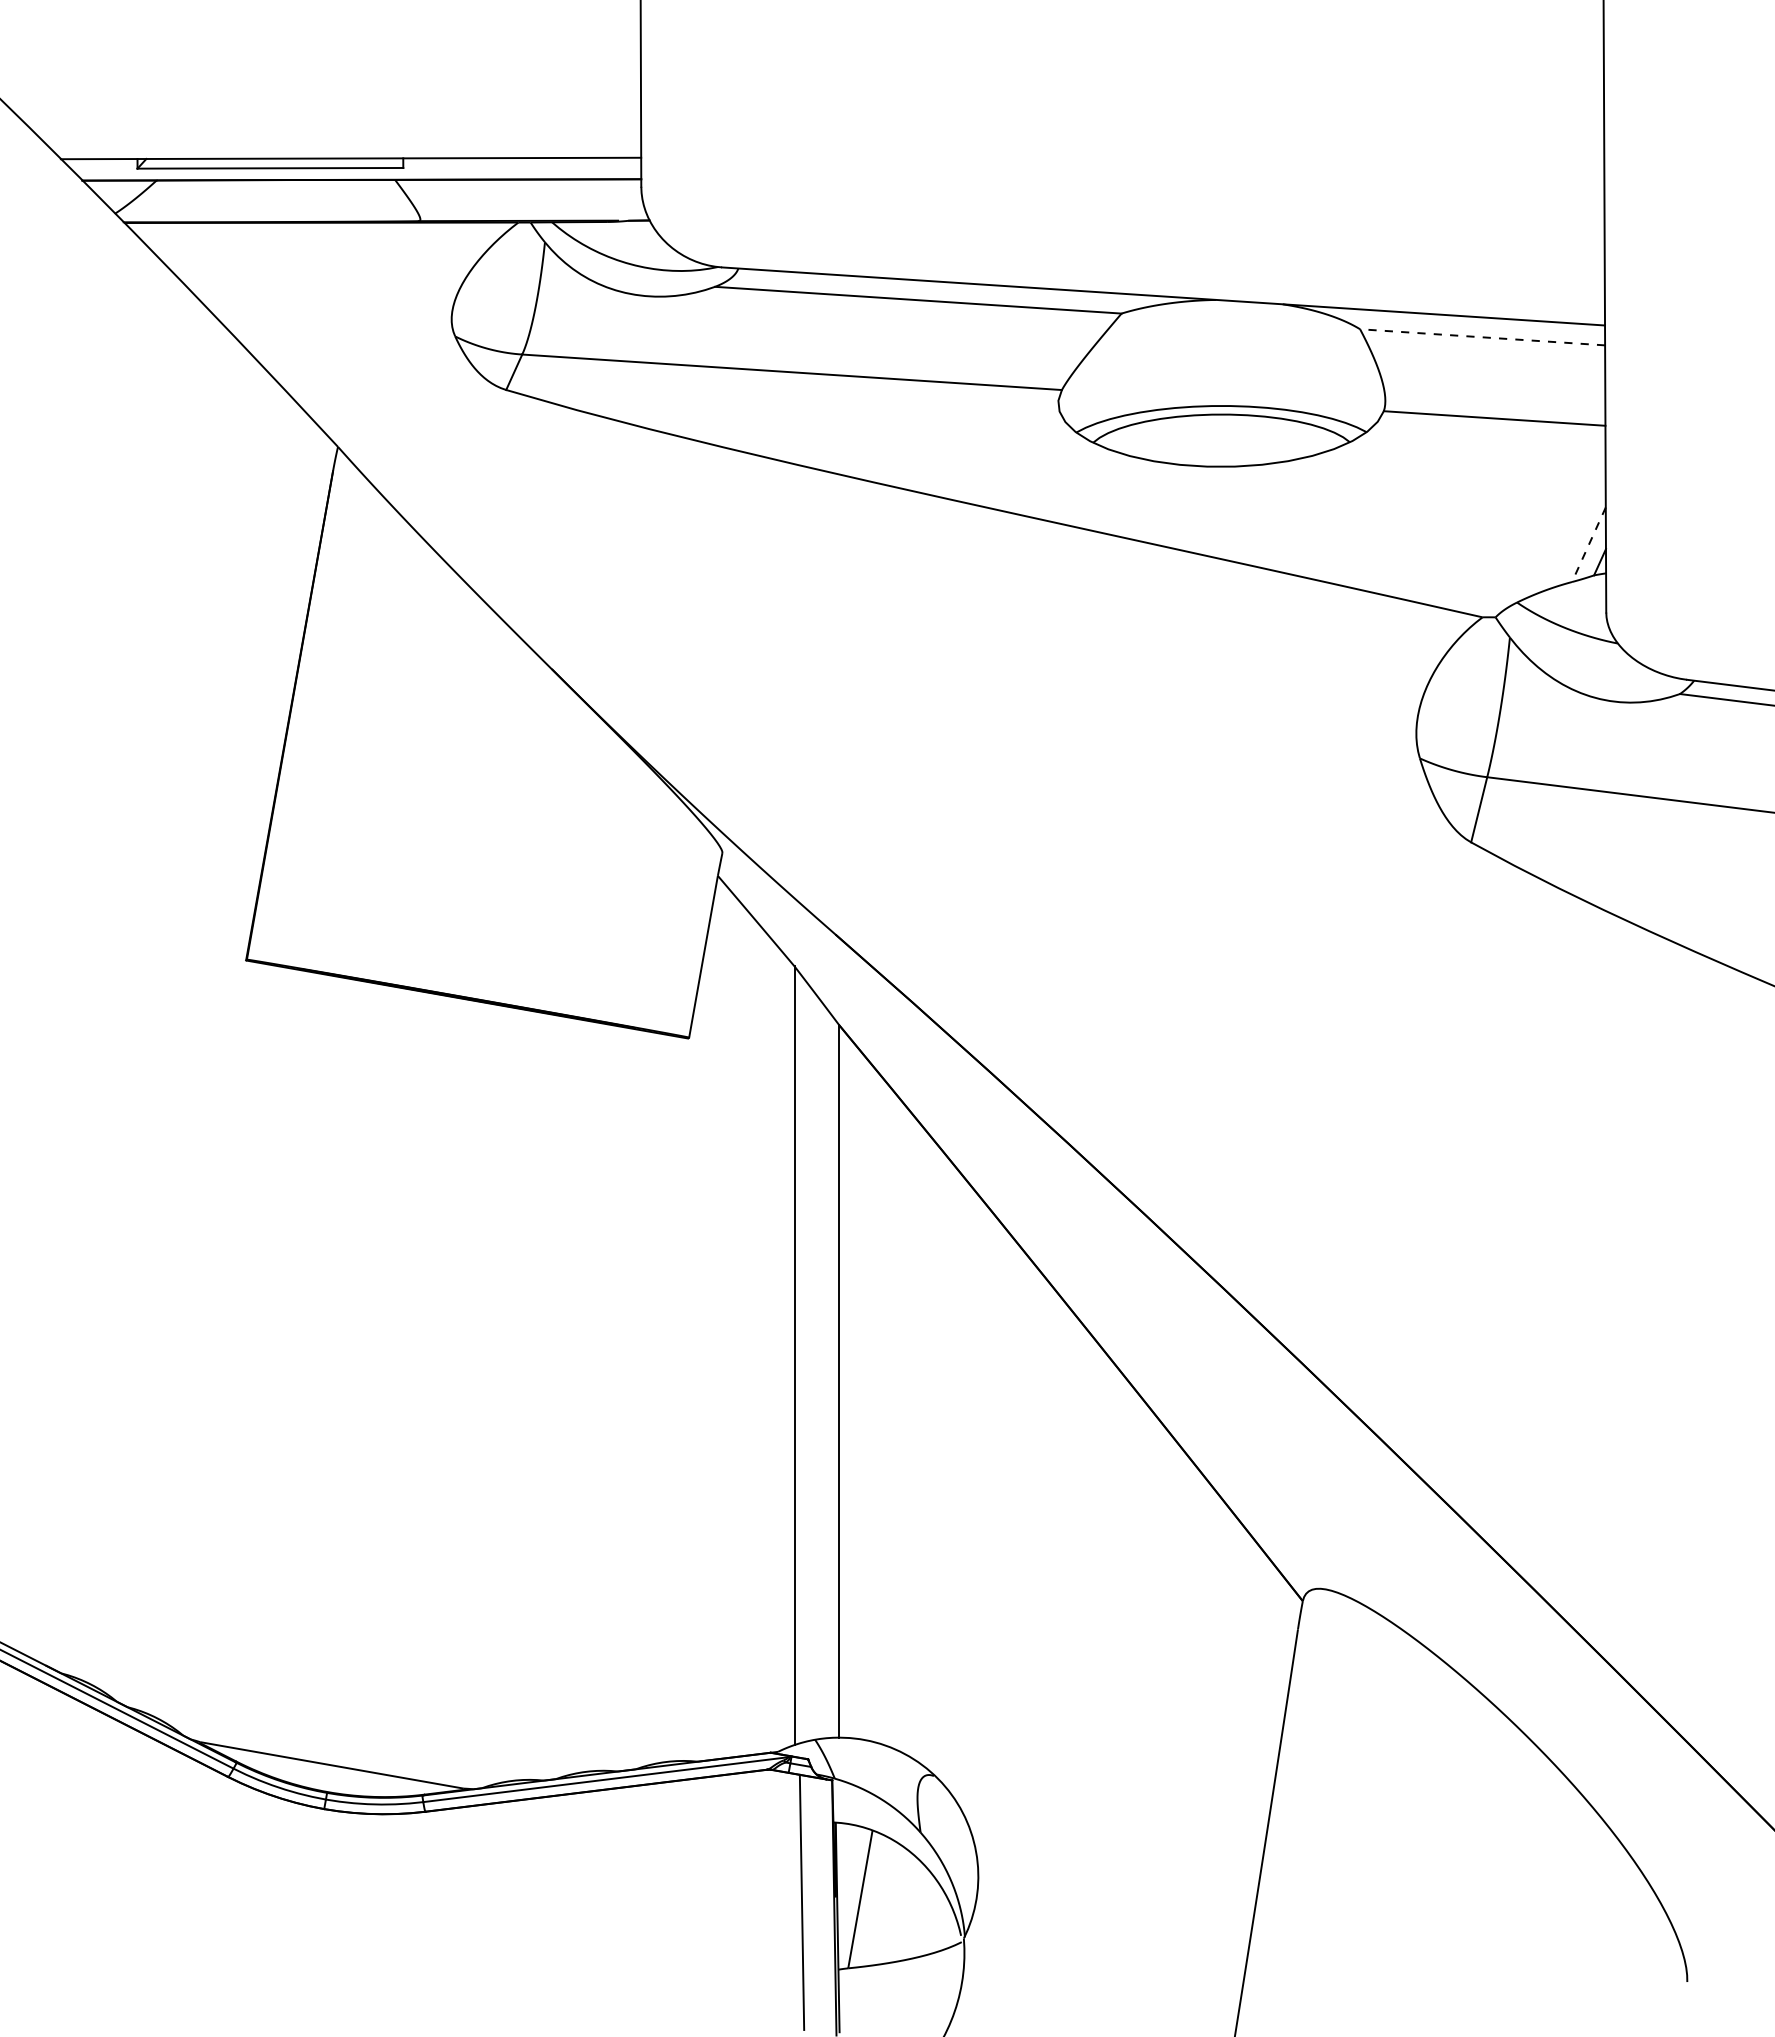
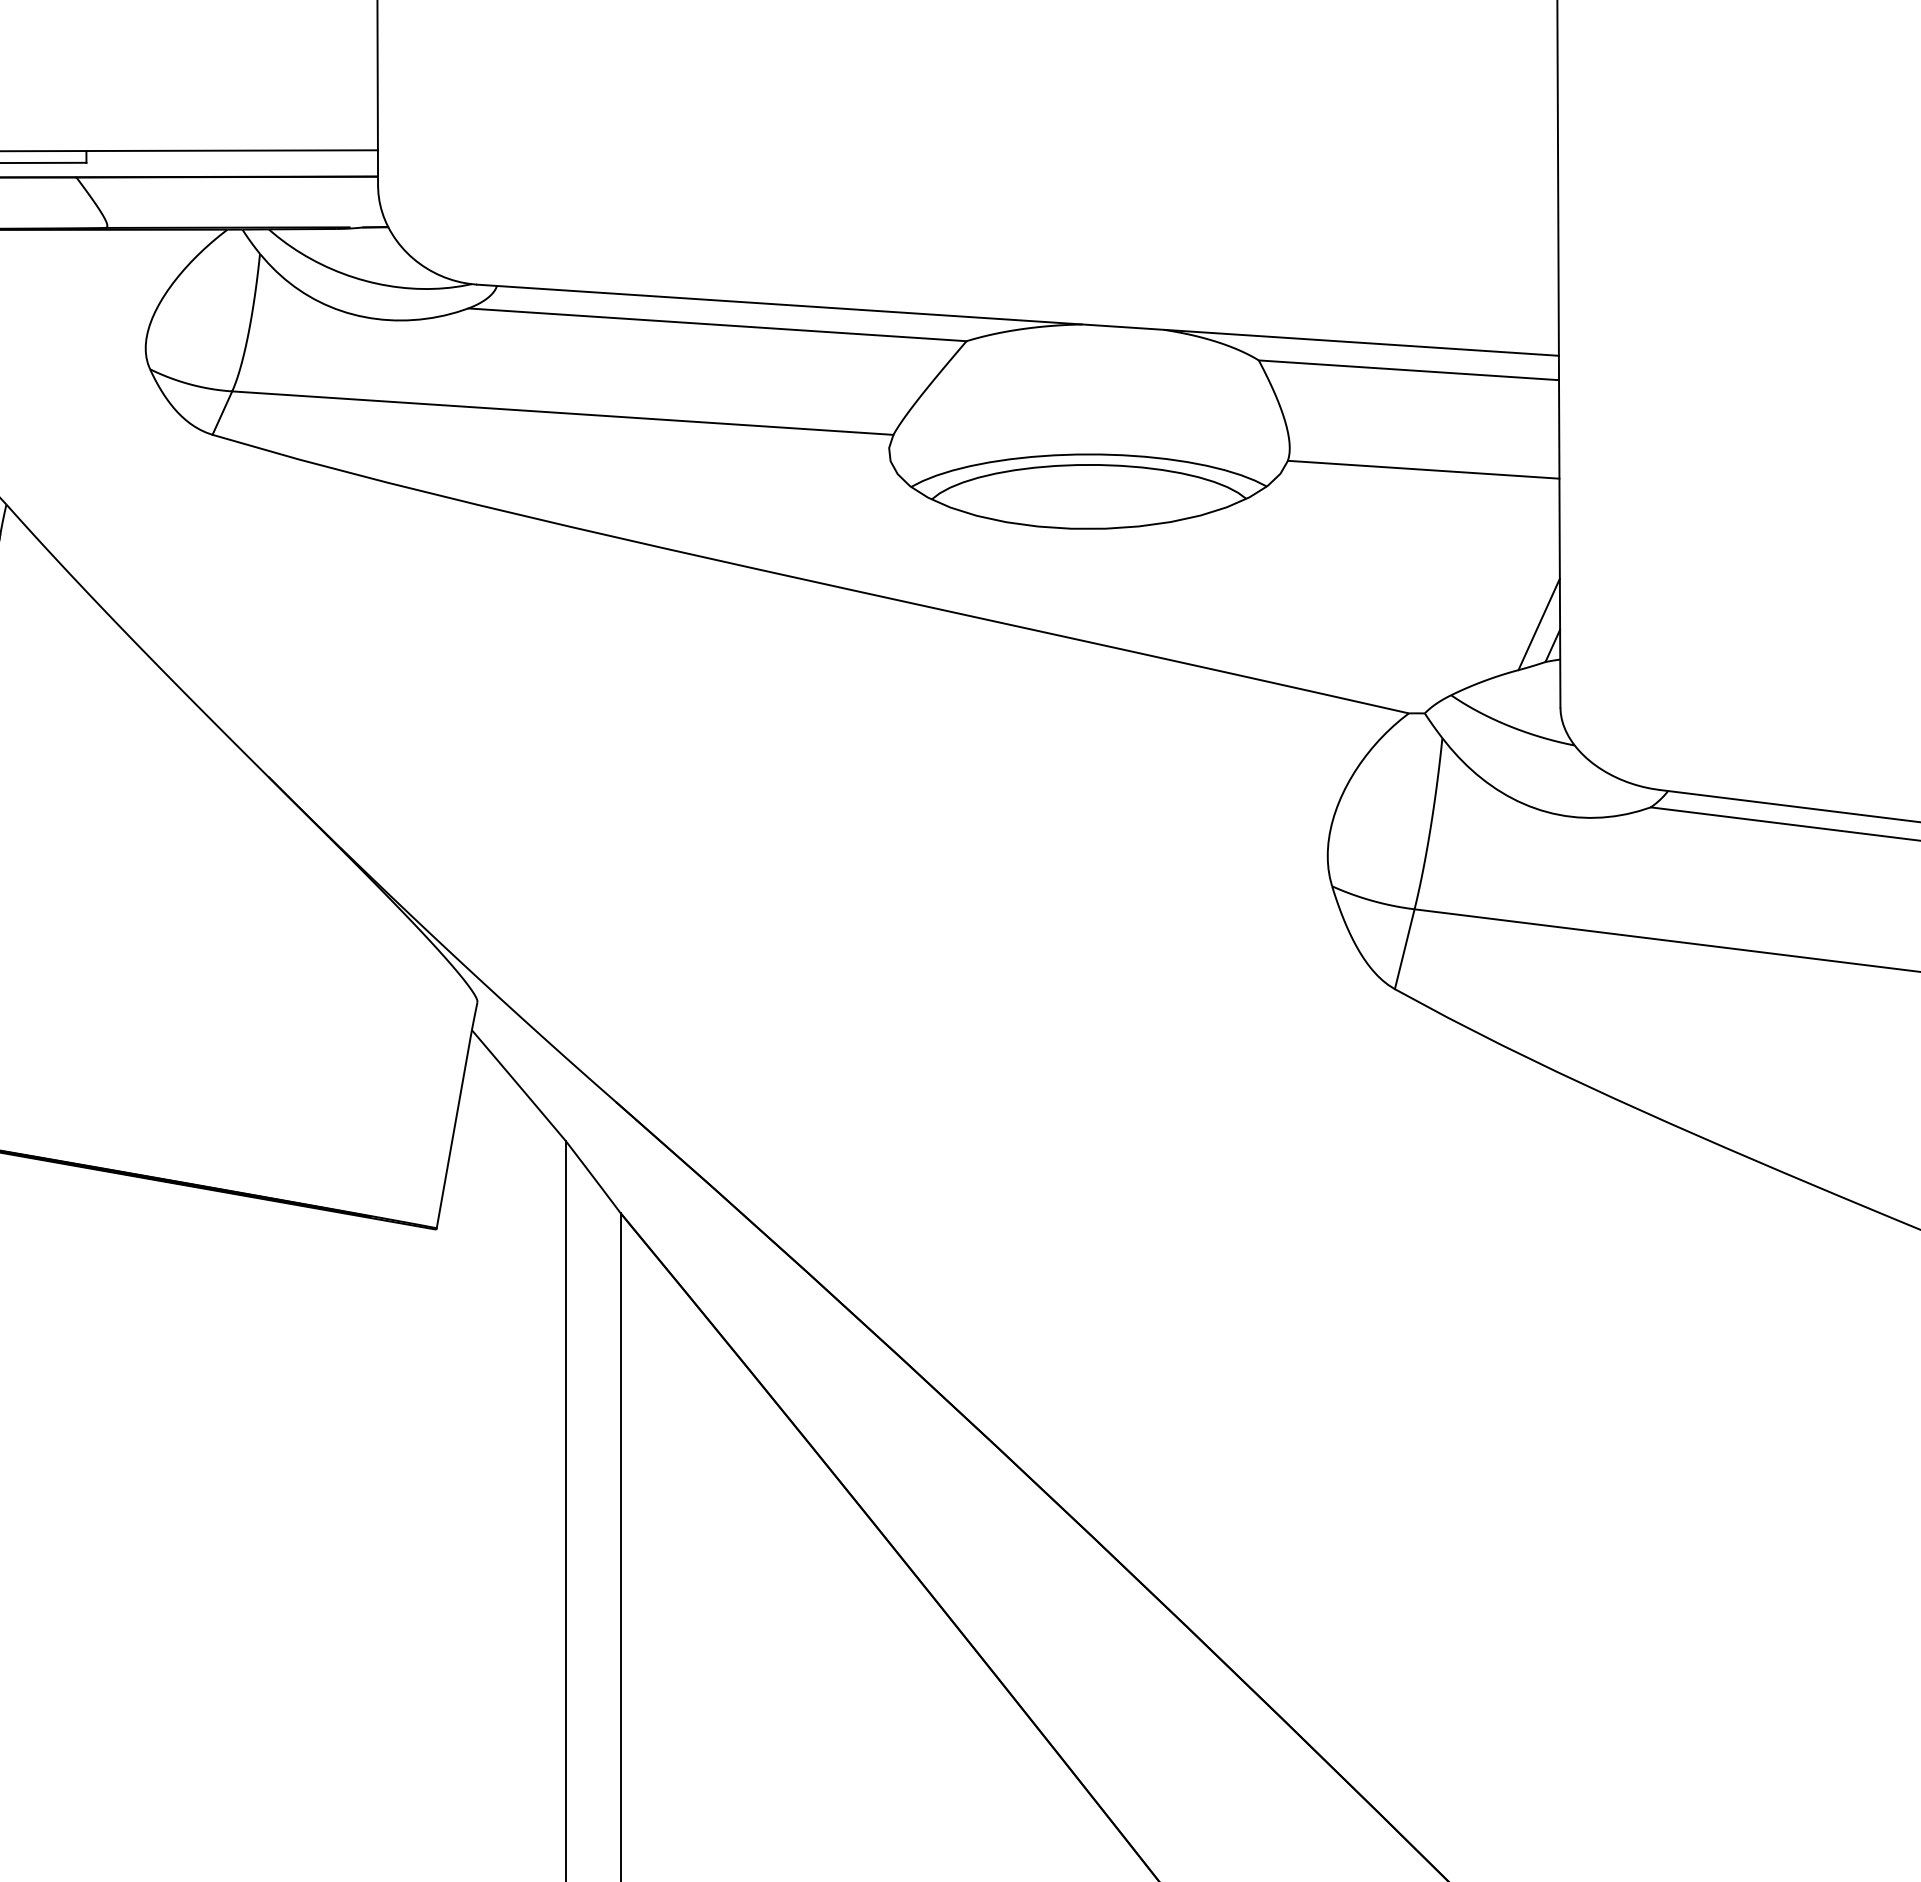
line: (1482, 337) -> (1408, 370), dashed -> solid
line: (1588, 544) -> (1538, 624), dashed -> solid

